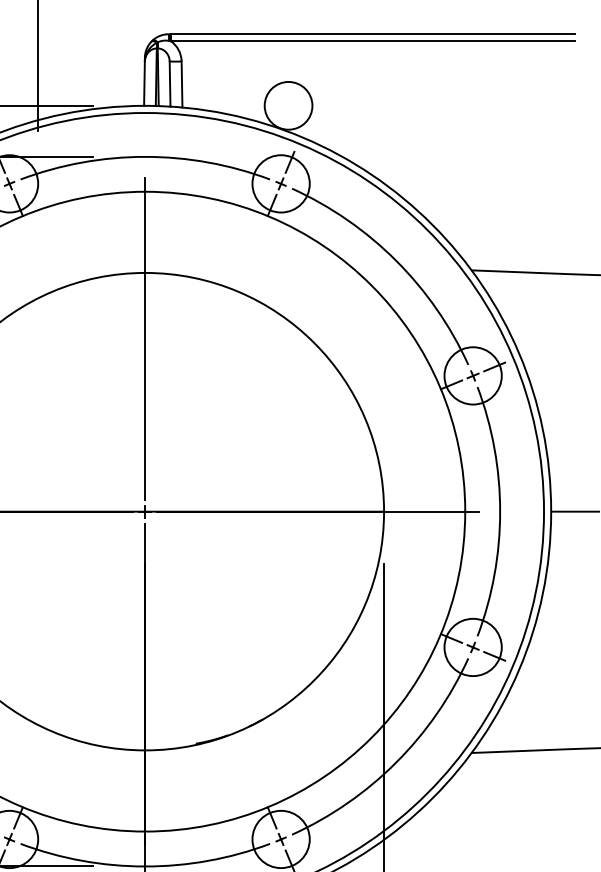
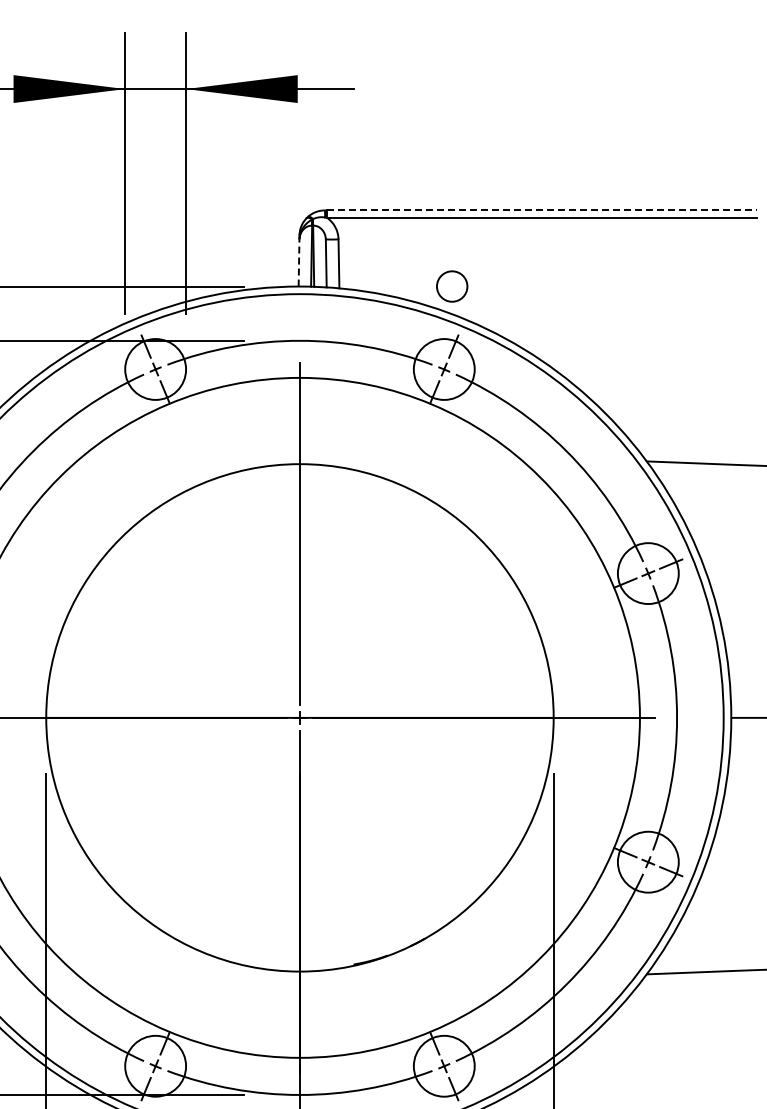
line: (372, 34) -> (541, 210), solid -> dashed
line: (144, 84) -> (299, 263), solid -> dashed
circle: (287, 105) -> (451, 286), size x0.6

